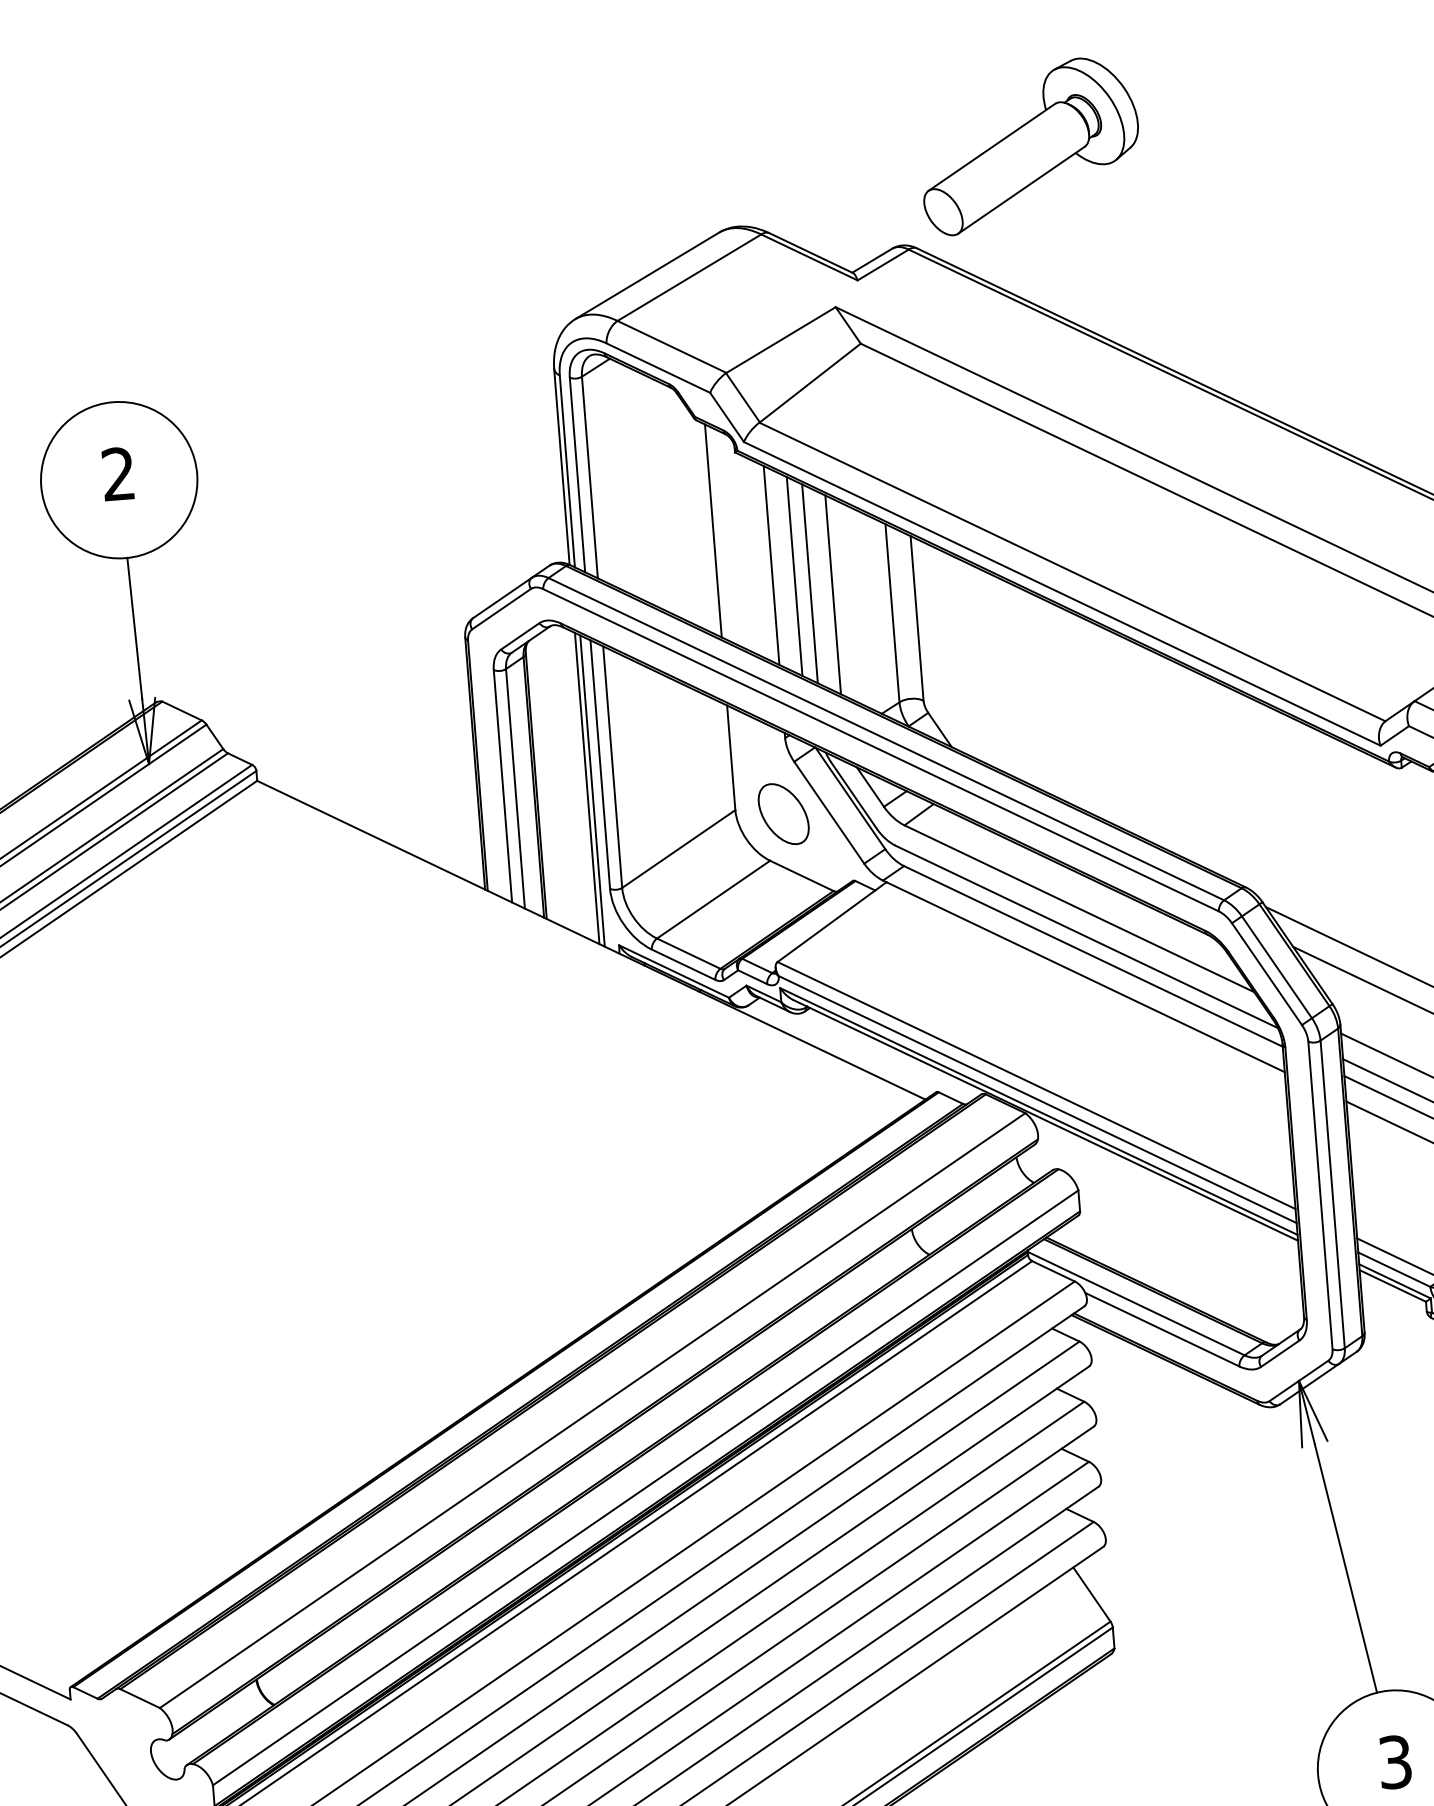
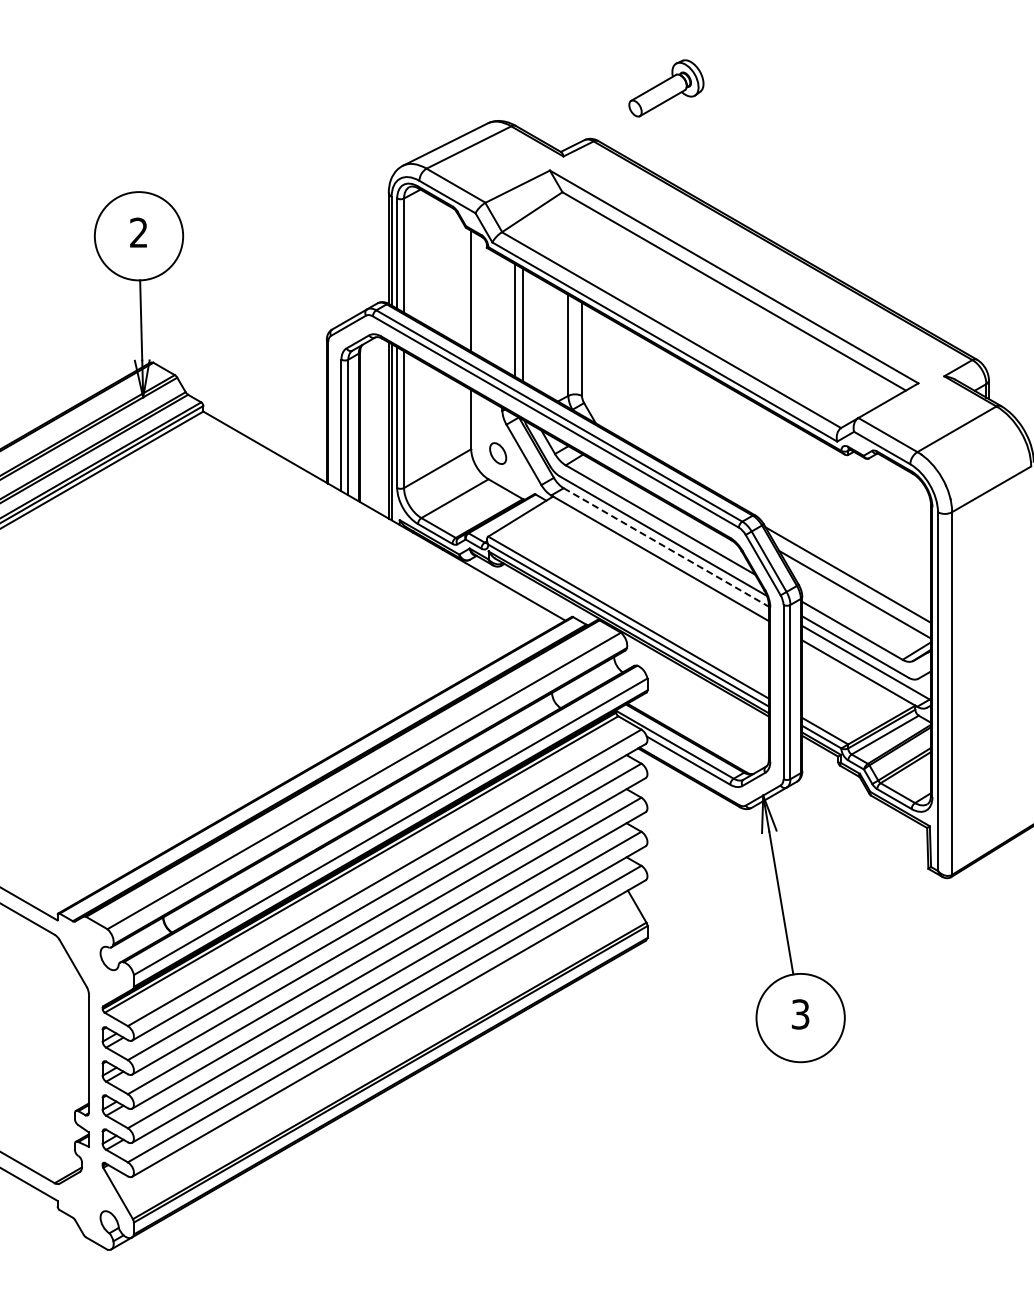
part: (1029, 146) -> (666, 88), size x0.6
line: (771, 564) -> (502, 312), removed
line: (832, 595) -> (535, 332), removed
part: (782, 813) -> (497, 453), size x0.6
line: (1093, 956) -> (666, 547), solid -> dashed

